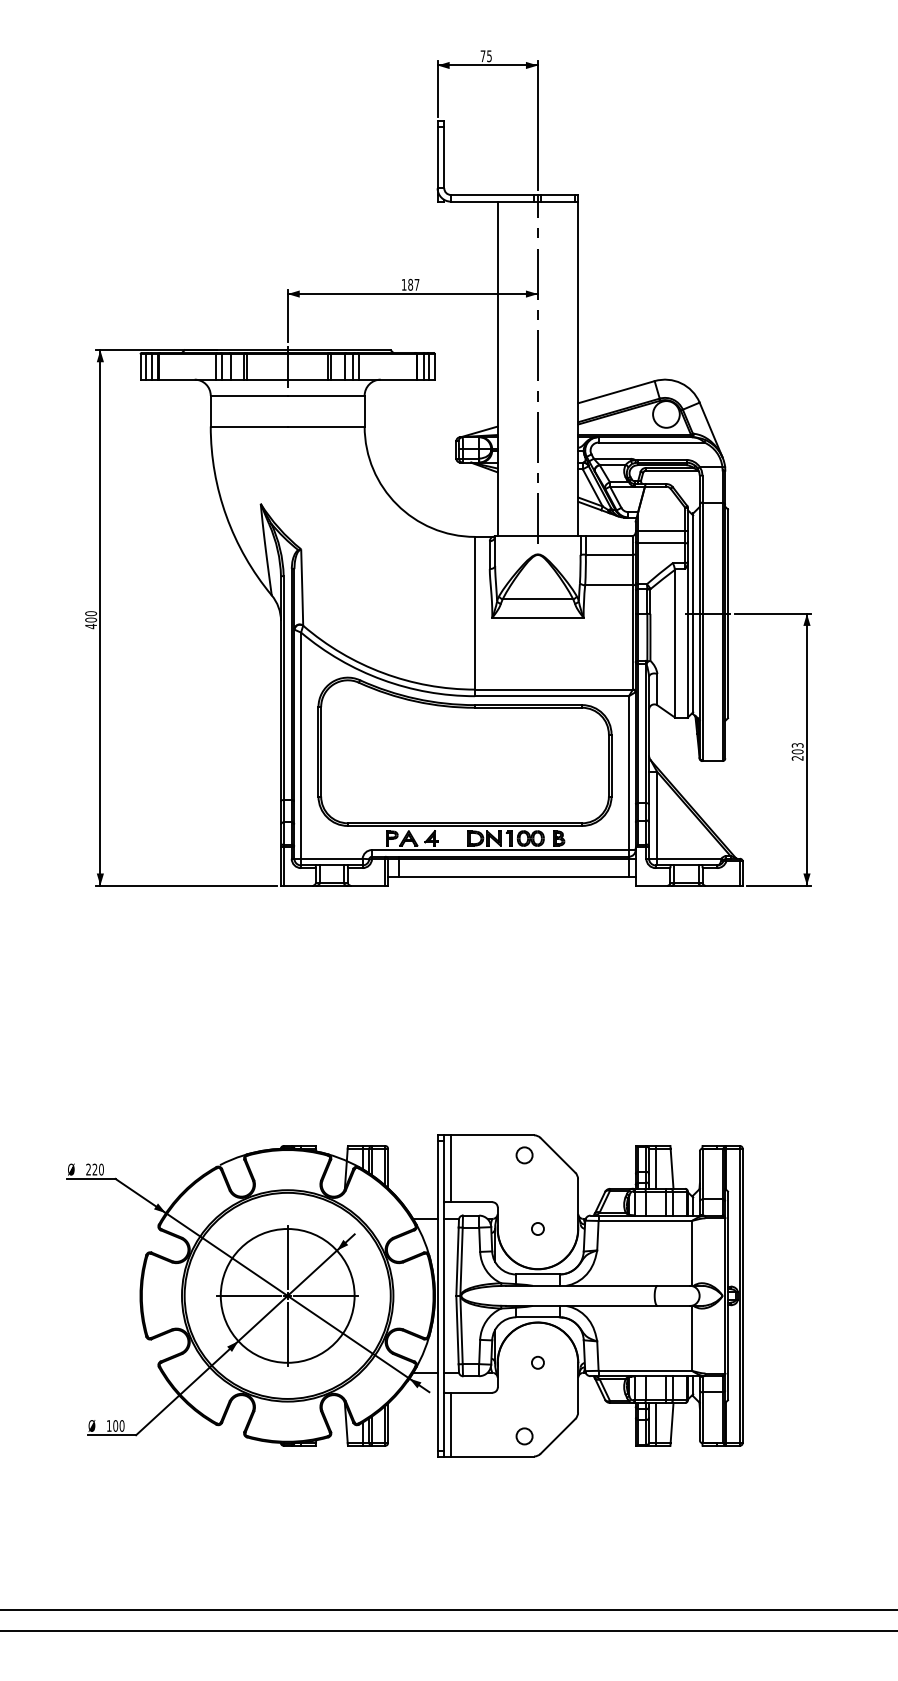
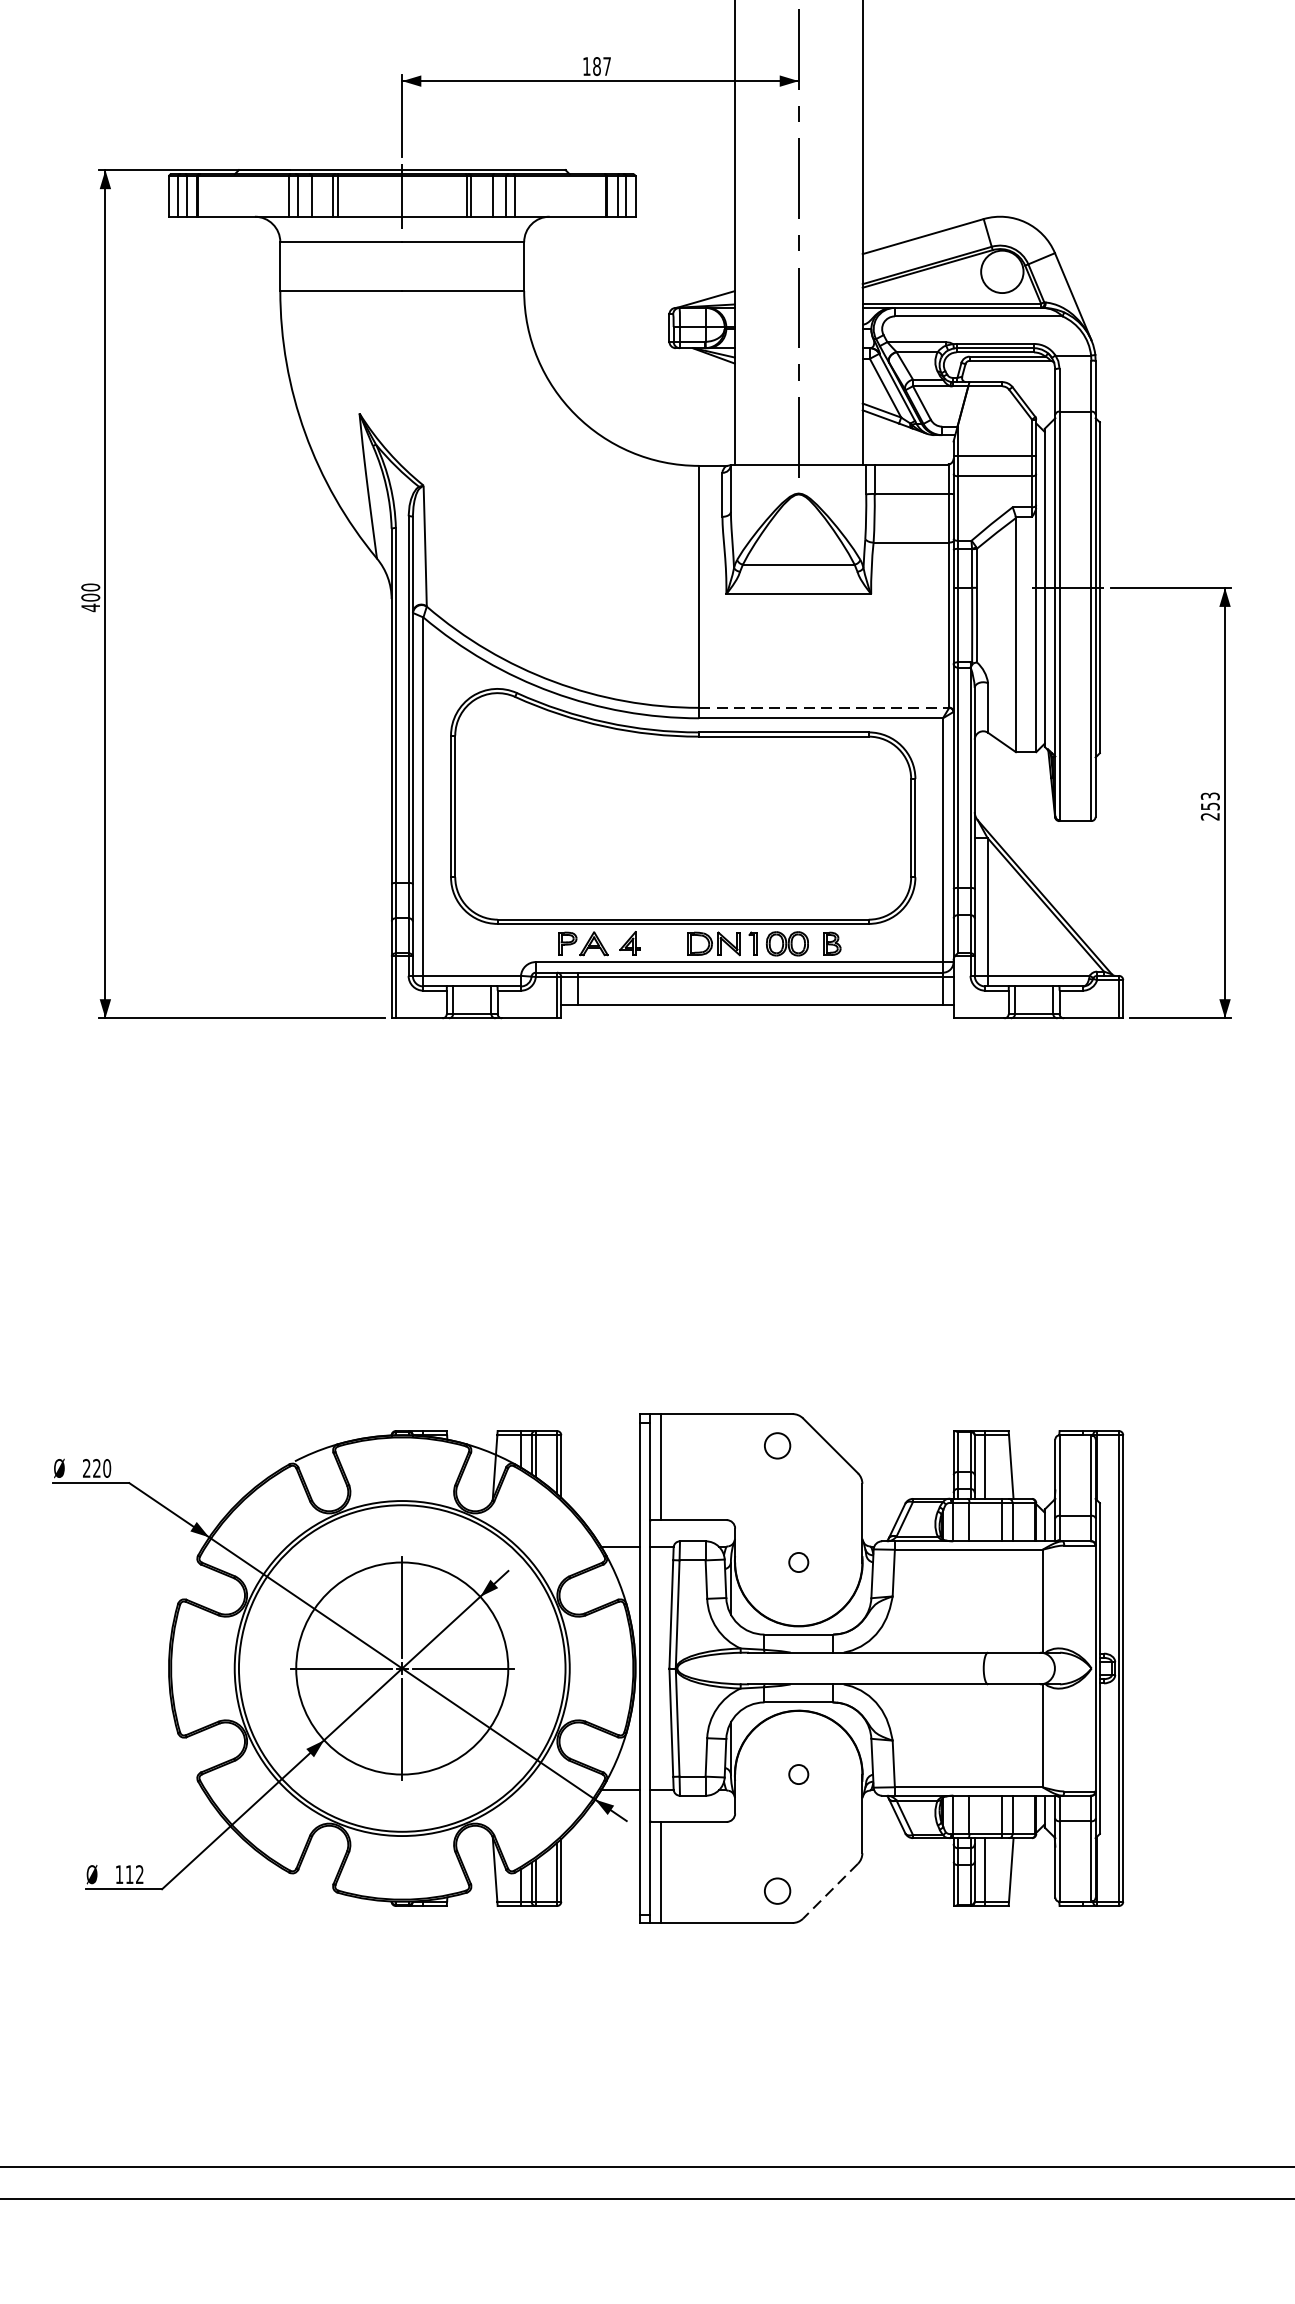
line: (553, 689) -> (823, 707), solid -> dashed
text: (797, 751) -> (1210, 805), 203 -> 253
text: (118, 1425) -> (134, 1873), 100 -> 112
line: (558, 1436) -> (831, 1891), solid -> dashed

